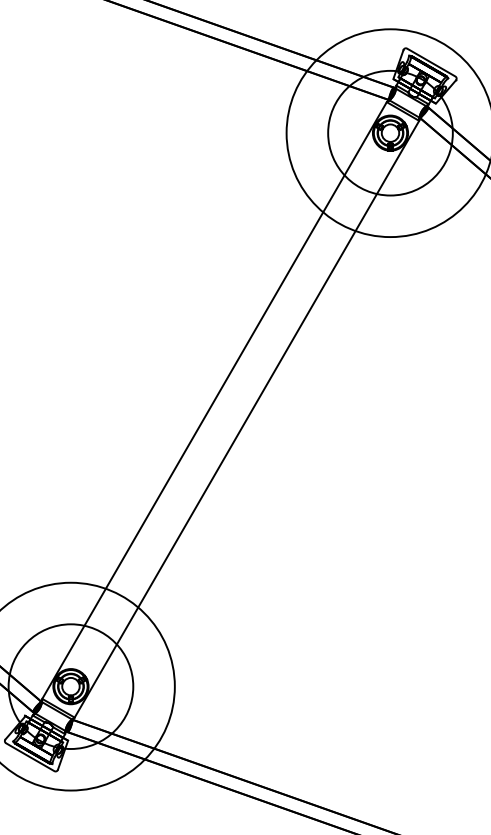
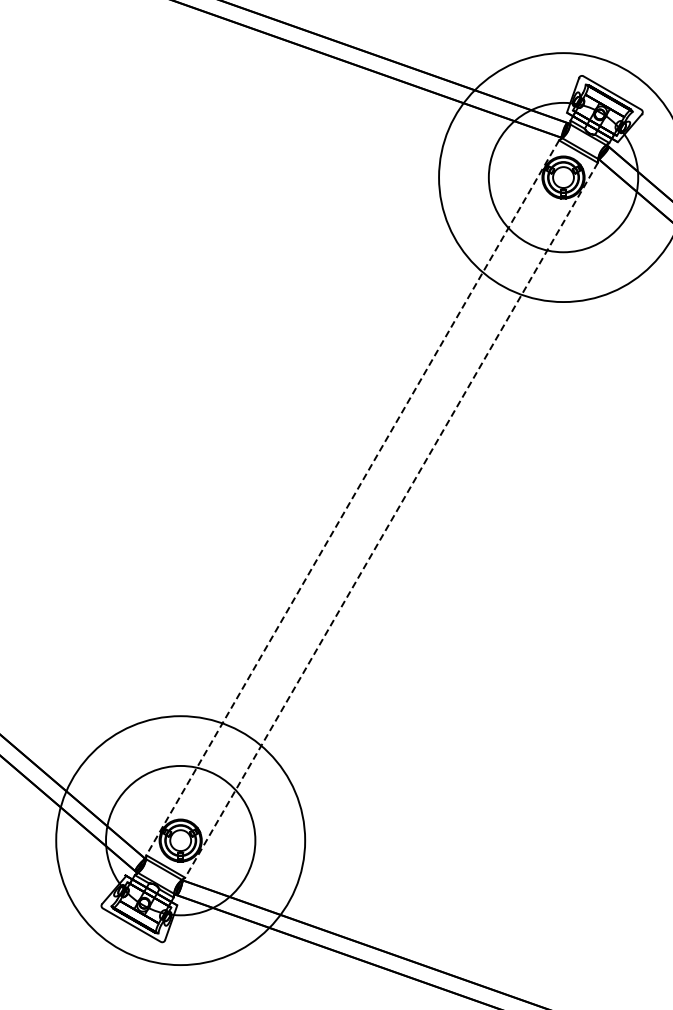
line: (214, 400) -> (352, 497), solid -> dashed
line: (246, 419) -> (391, 520), solid -> dashed

